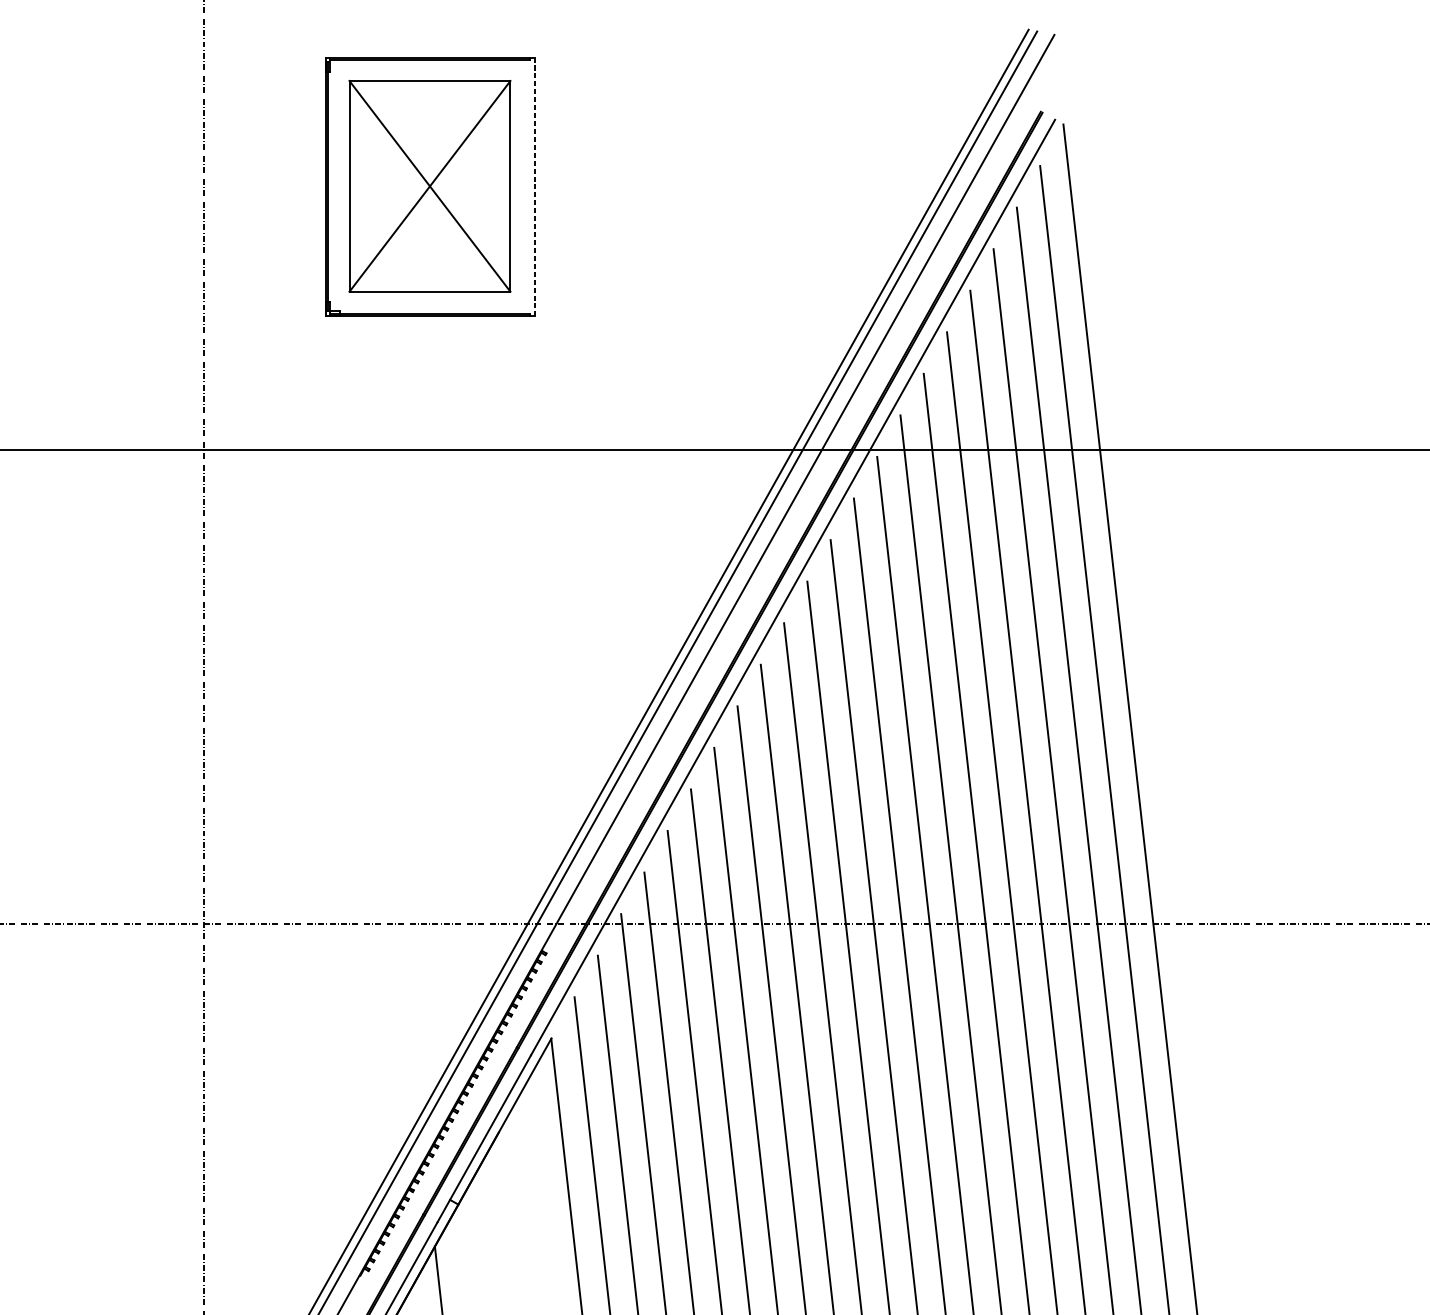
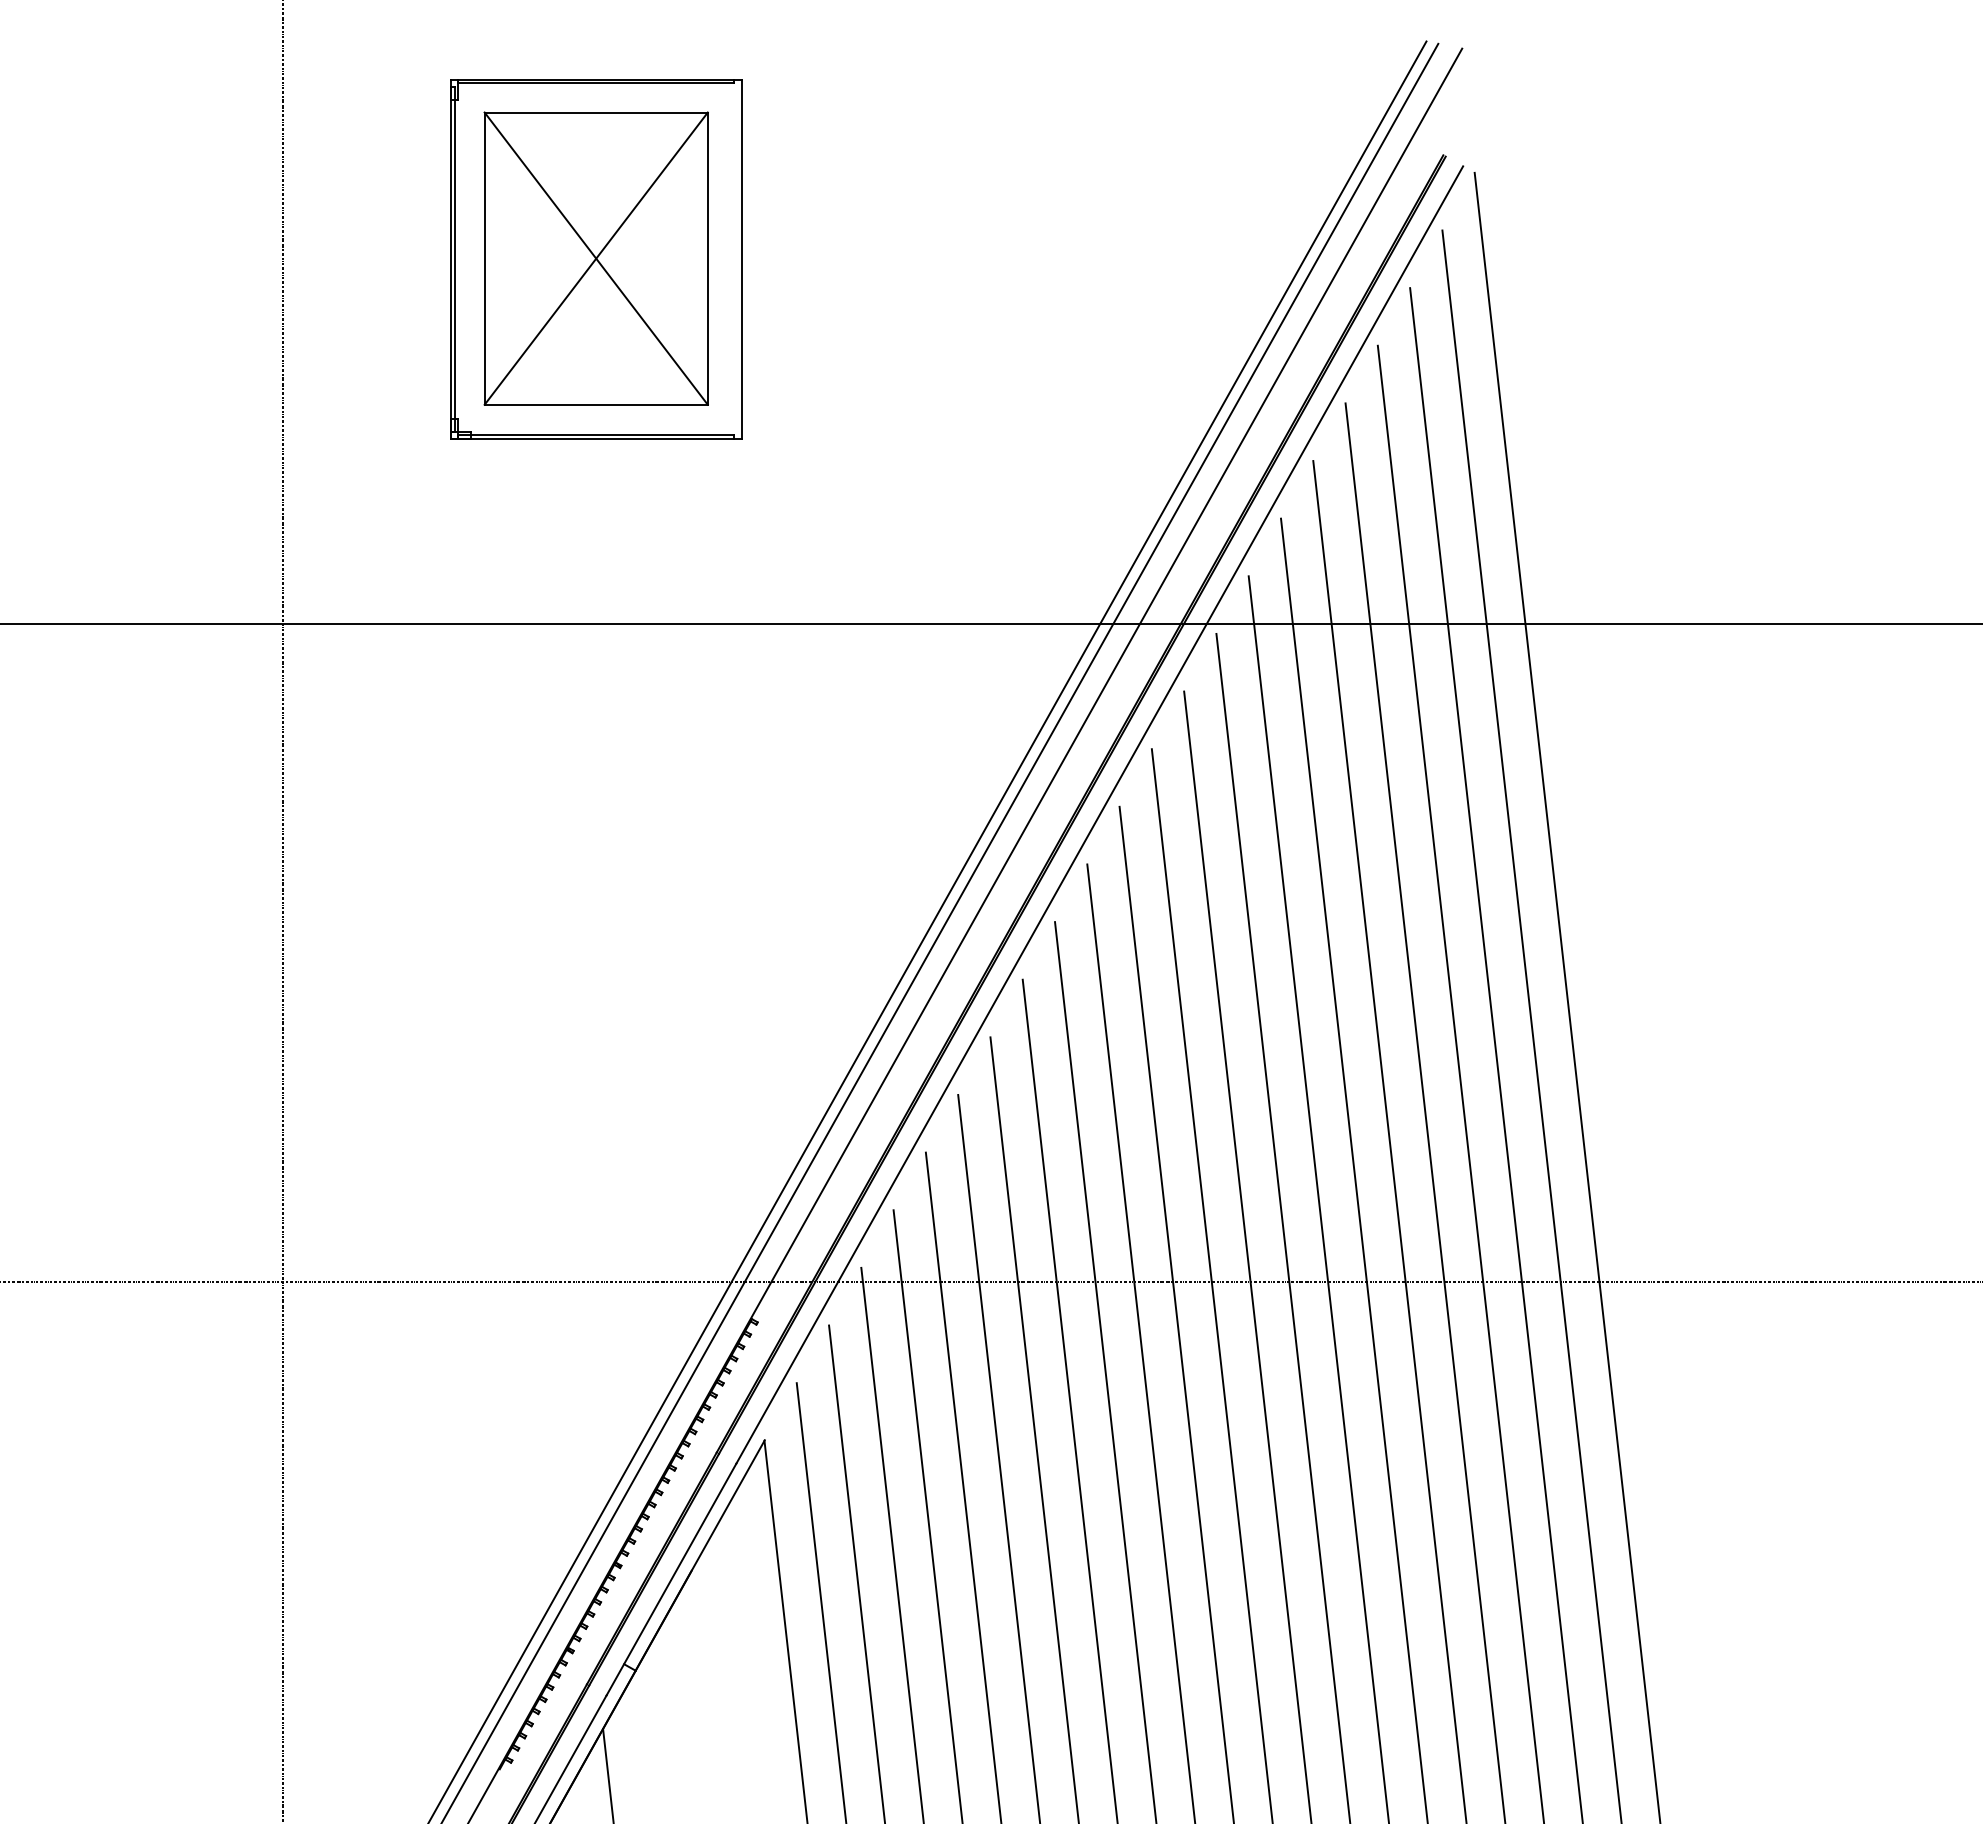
line: (535, 186) -> (742, 259), dashed -> solid

